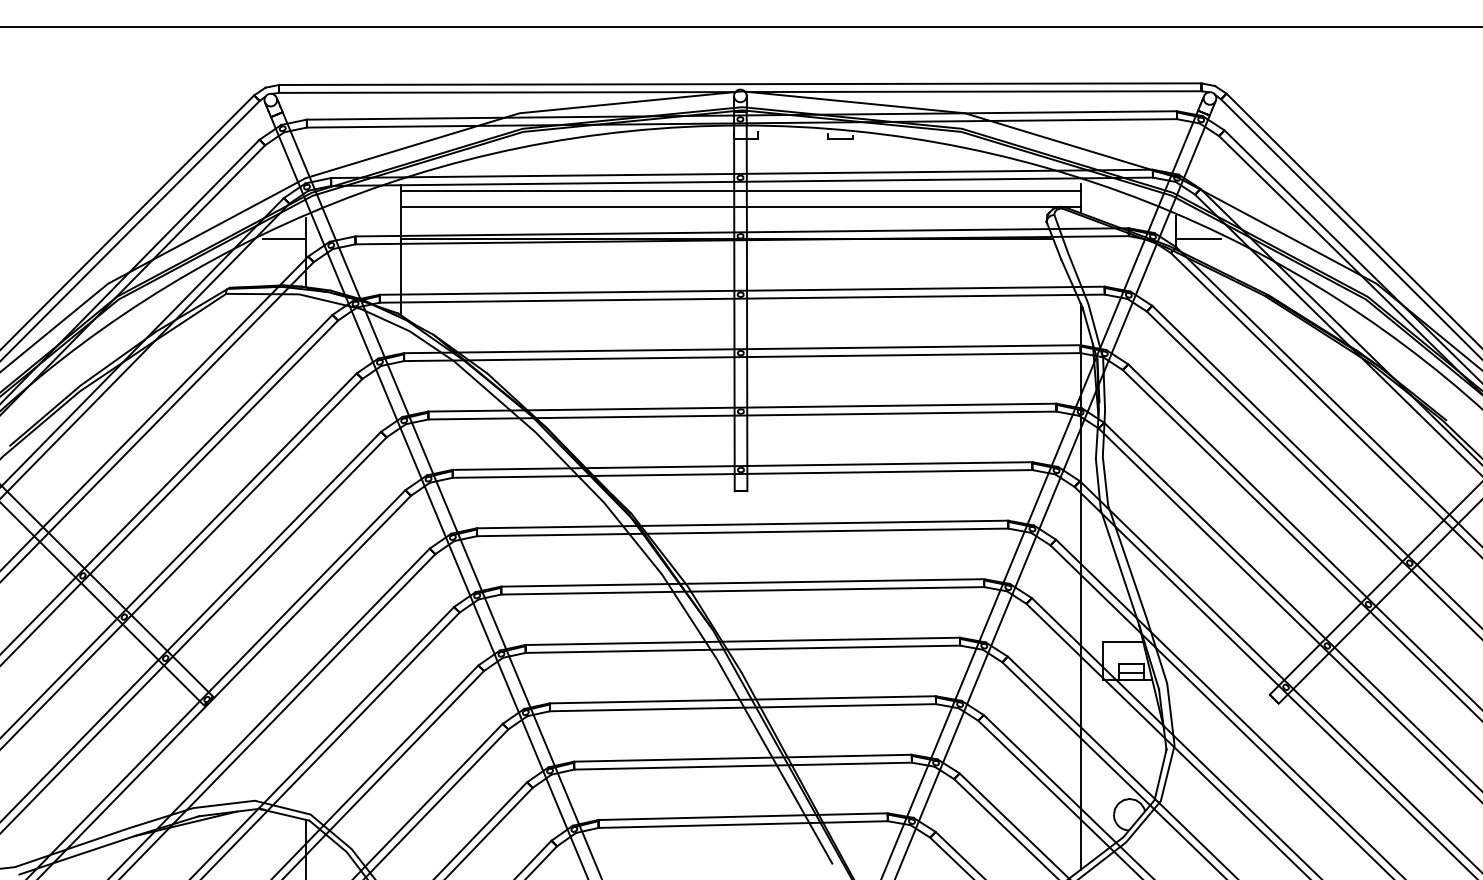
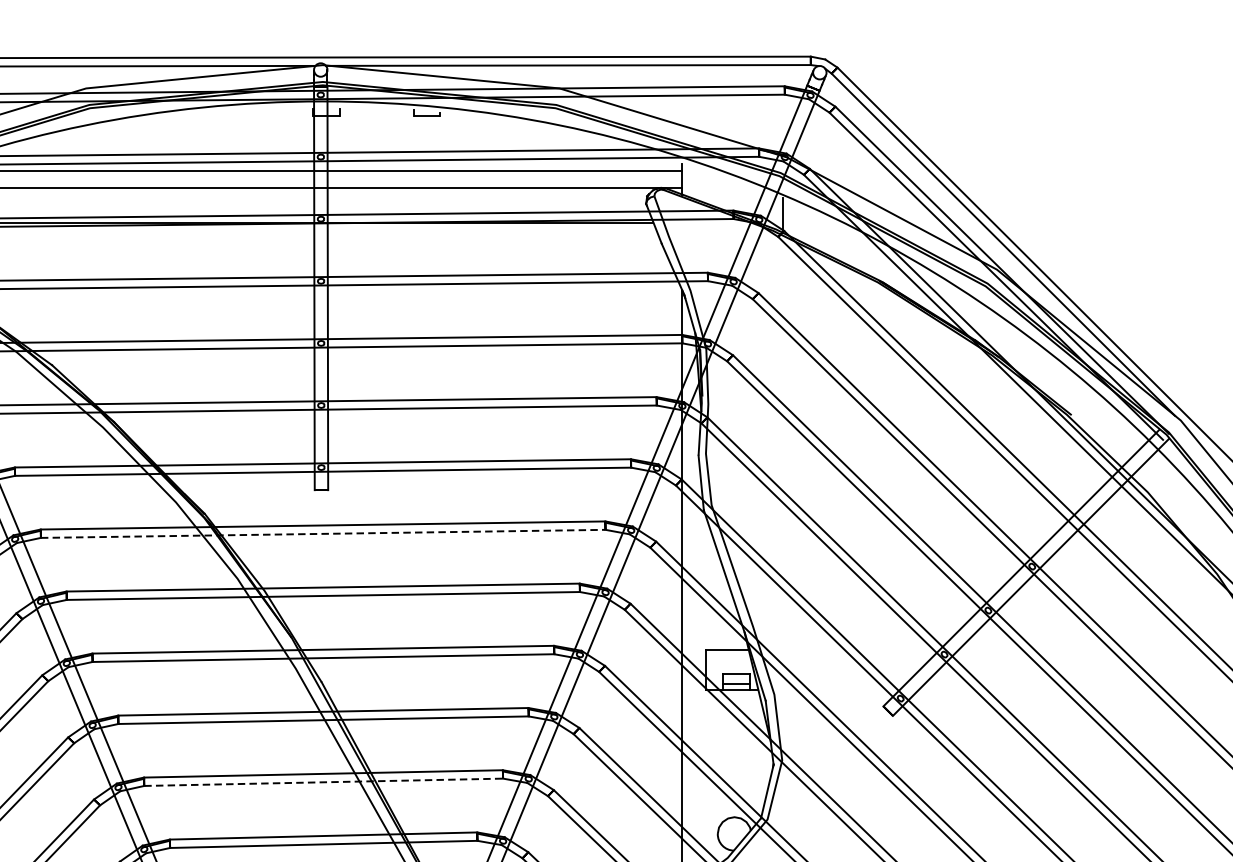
line: (1198, 239) -> (807, 222), removed
line: (742, 532) -> (323, 533), solid -> dashed
line: (743, 766) -> (324, 782), solid -> dashed

